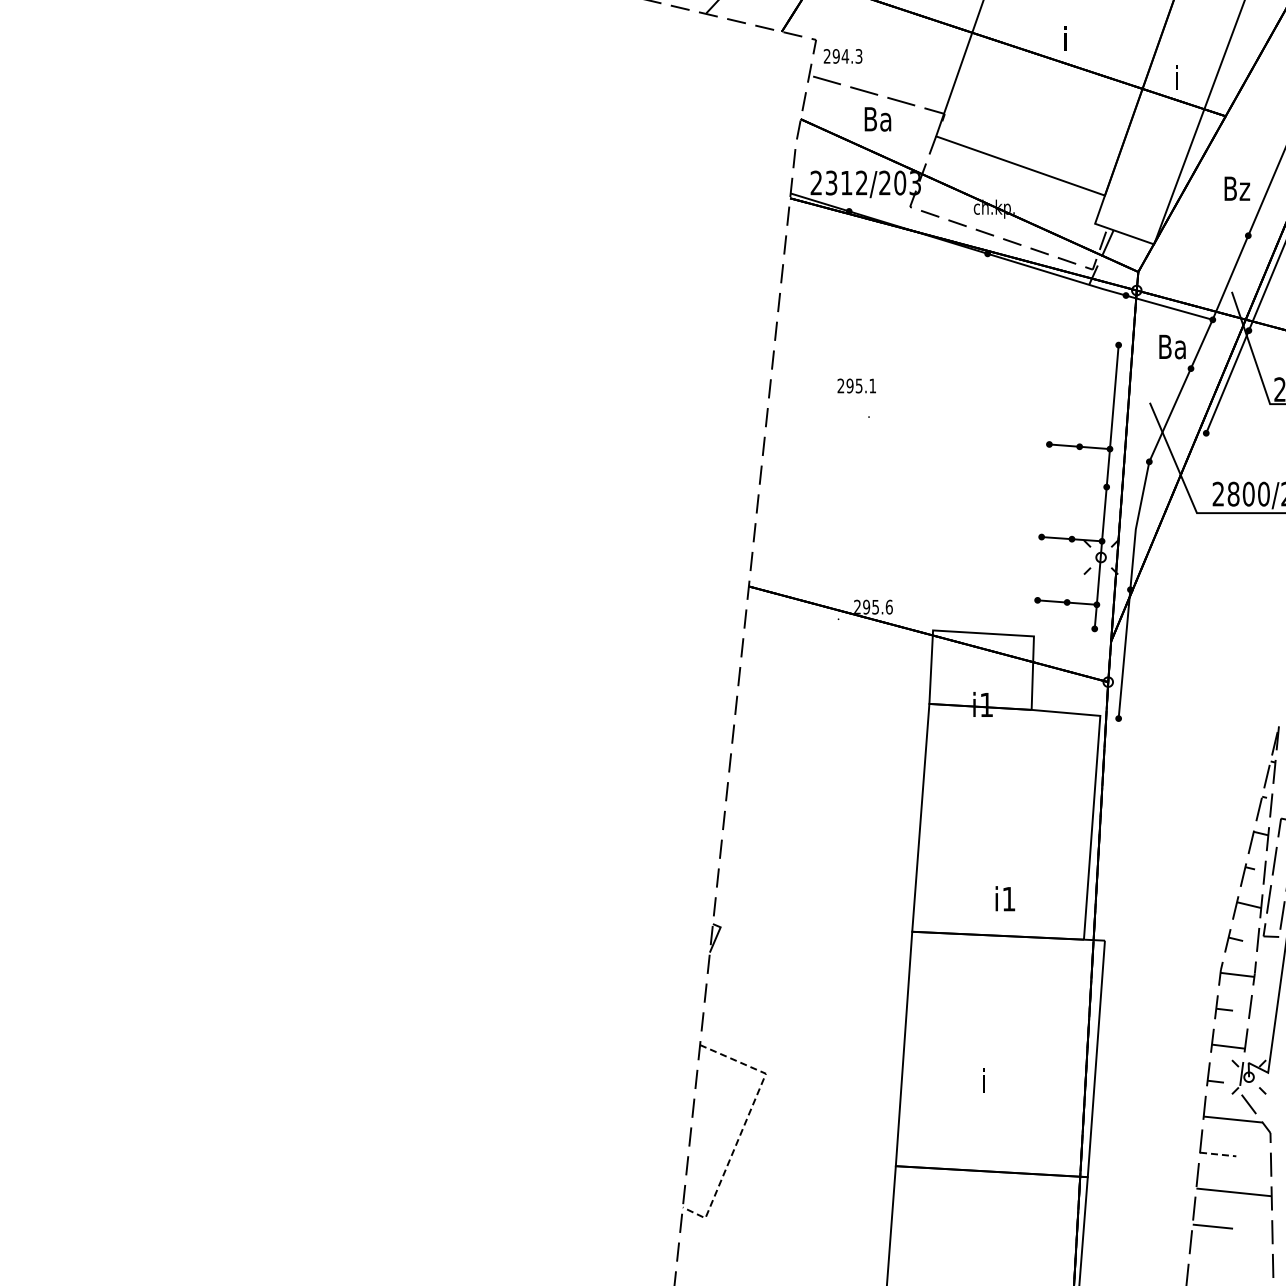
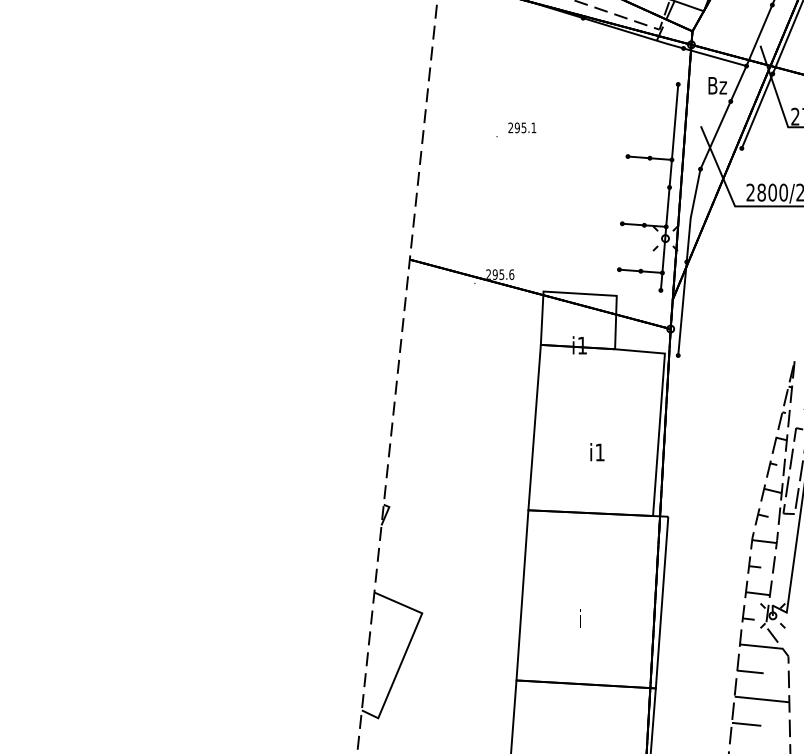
text: (1172, 347) -> (717, 86), Ba -> Bz
text: (856, 385) -> (522, 127), moved
text: (1005, 898) -> (597, 452), moved
line: (744, 1125) -> (406, 650), dashed -> solid
line: (1218, 1154) -> (750, 671), dashed -> solid

